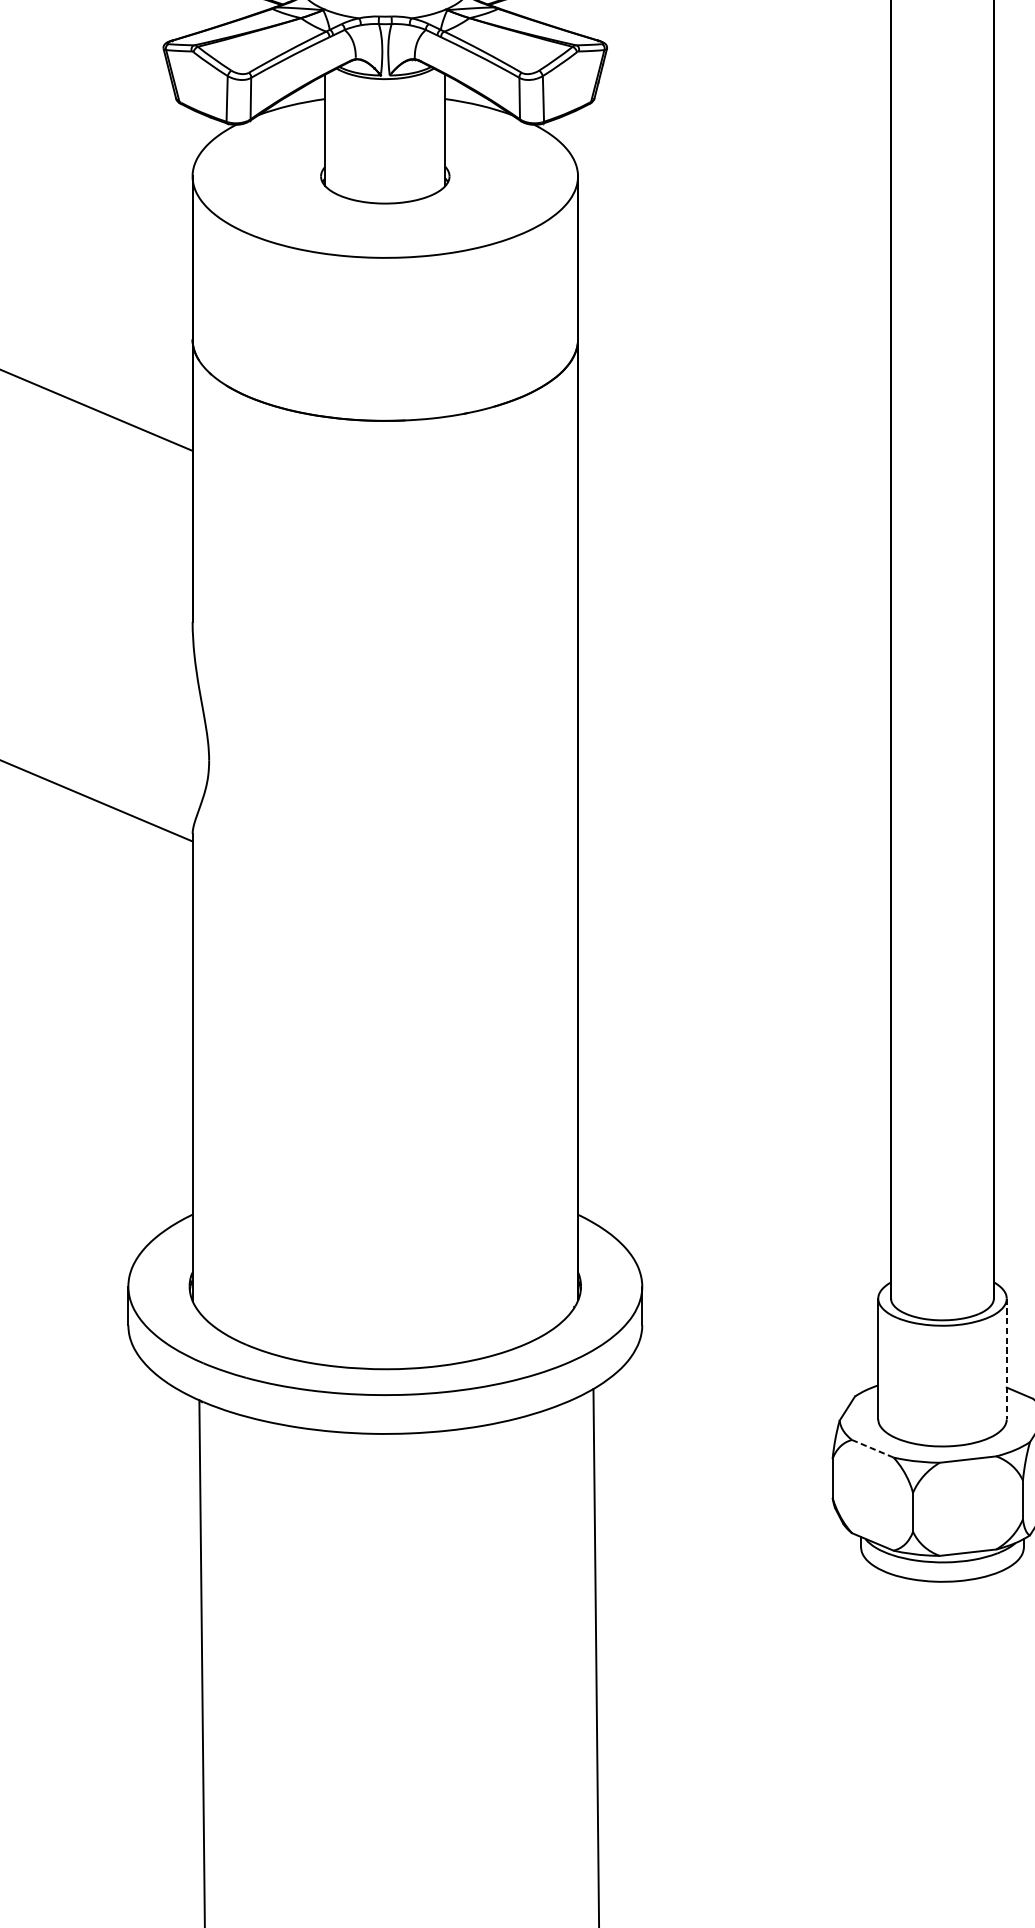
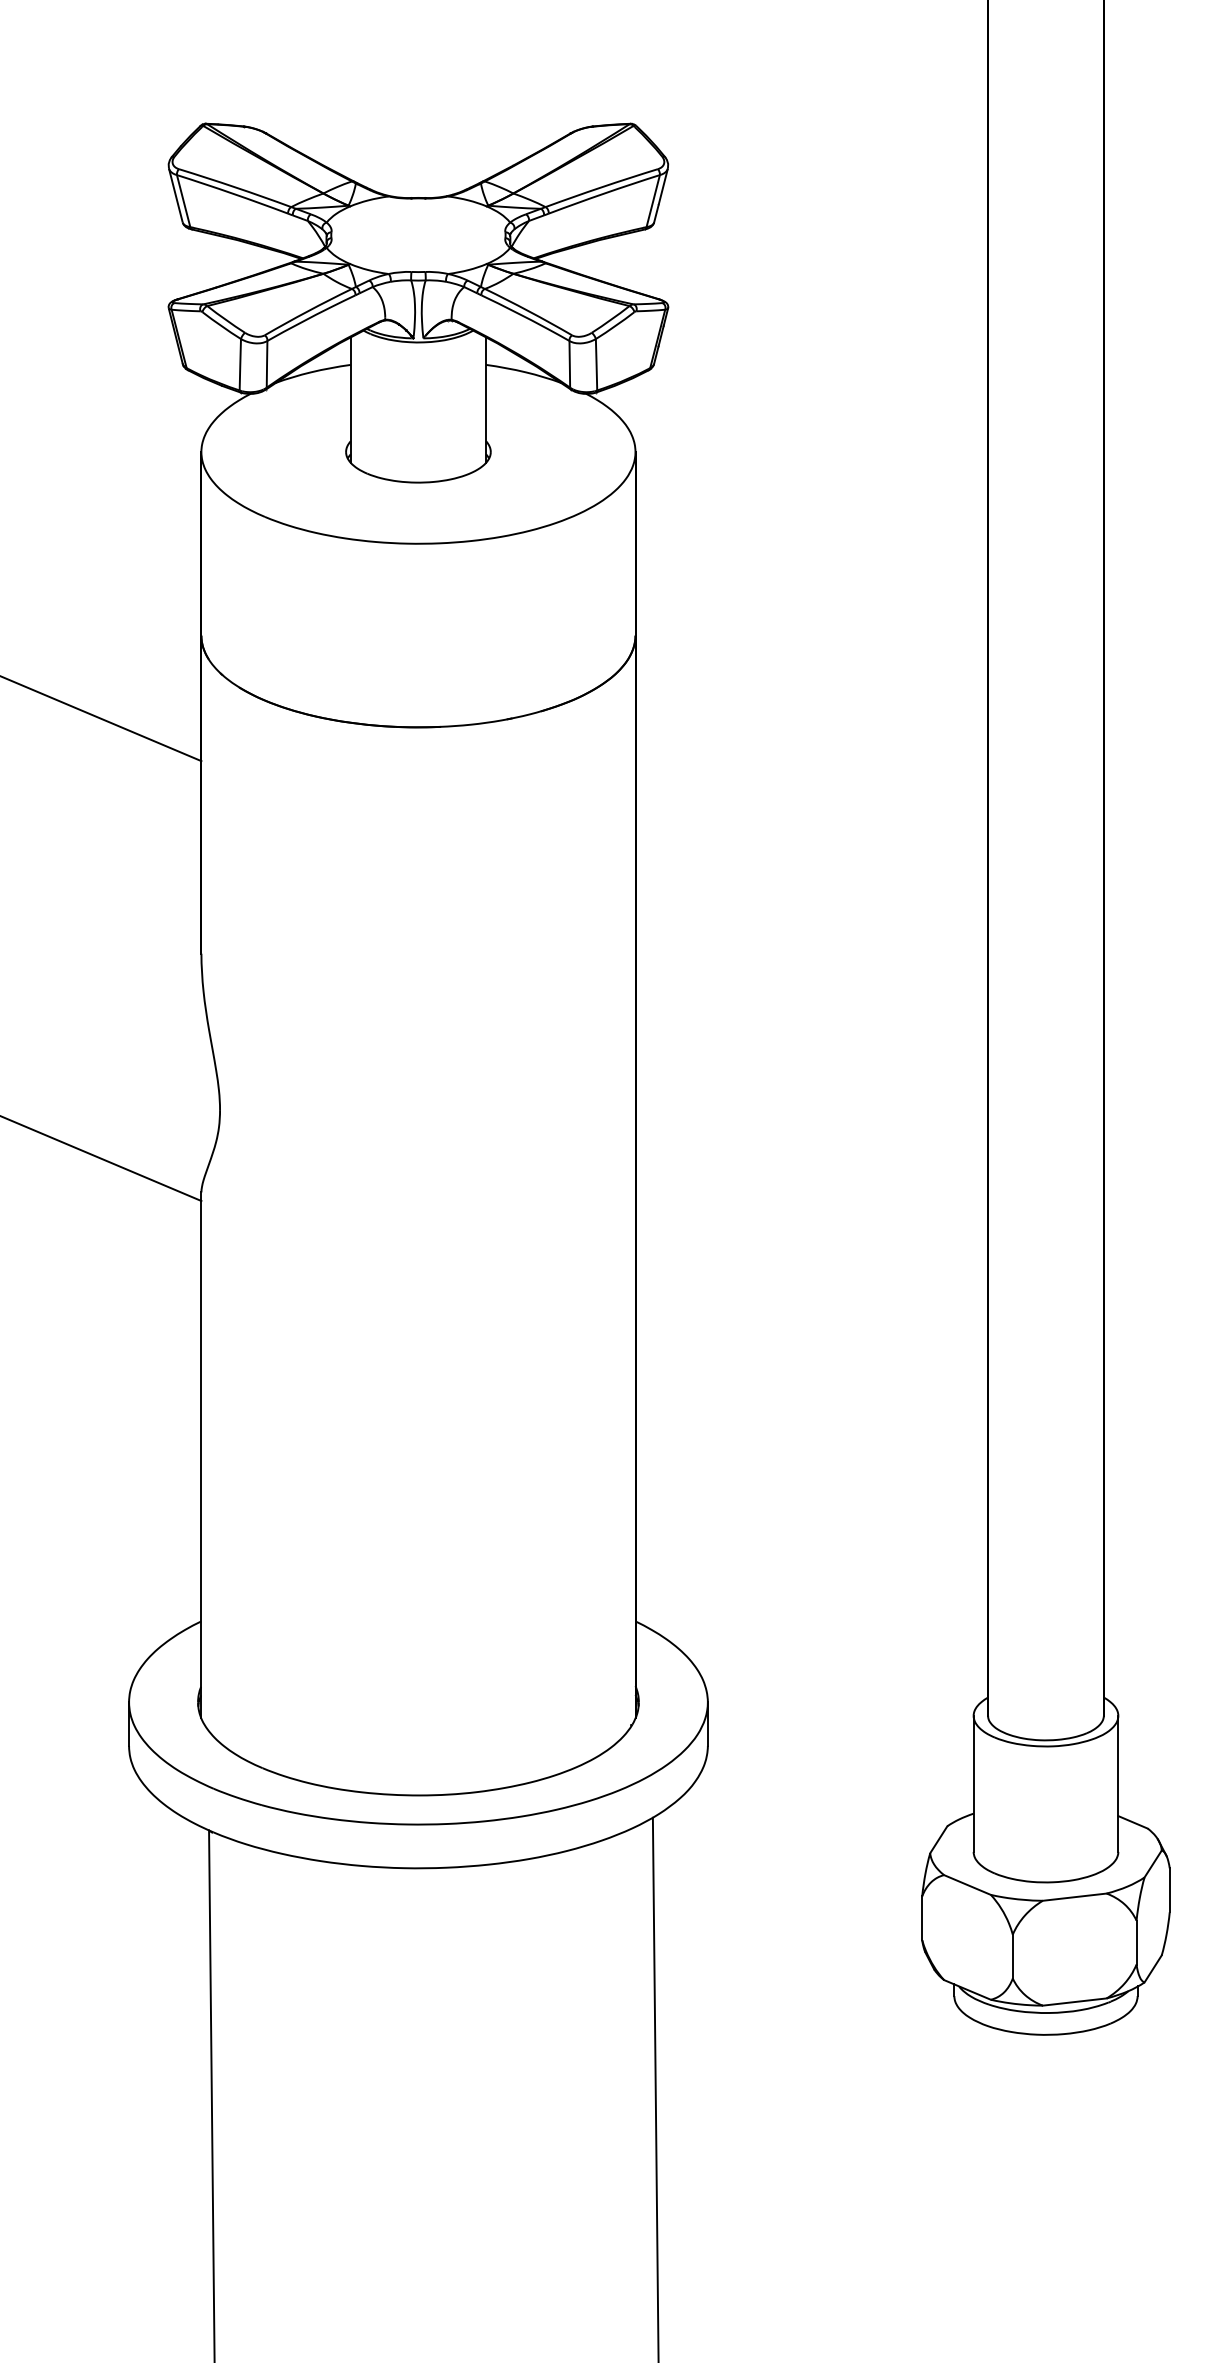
line: (1006, 1359) -> (1118, 1784), dashed -> solid
line: (872, 1448) -> (967, 1884), dashed -> solid

